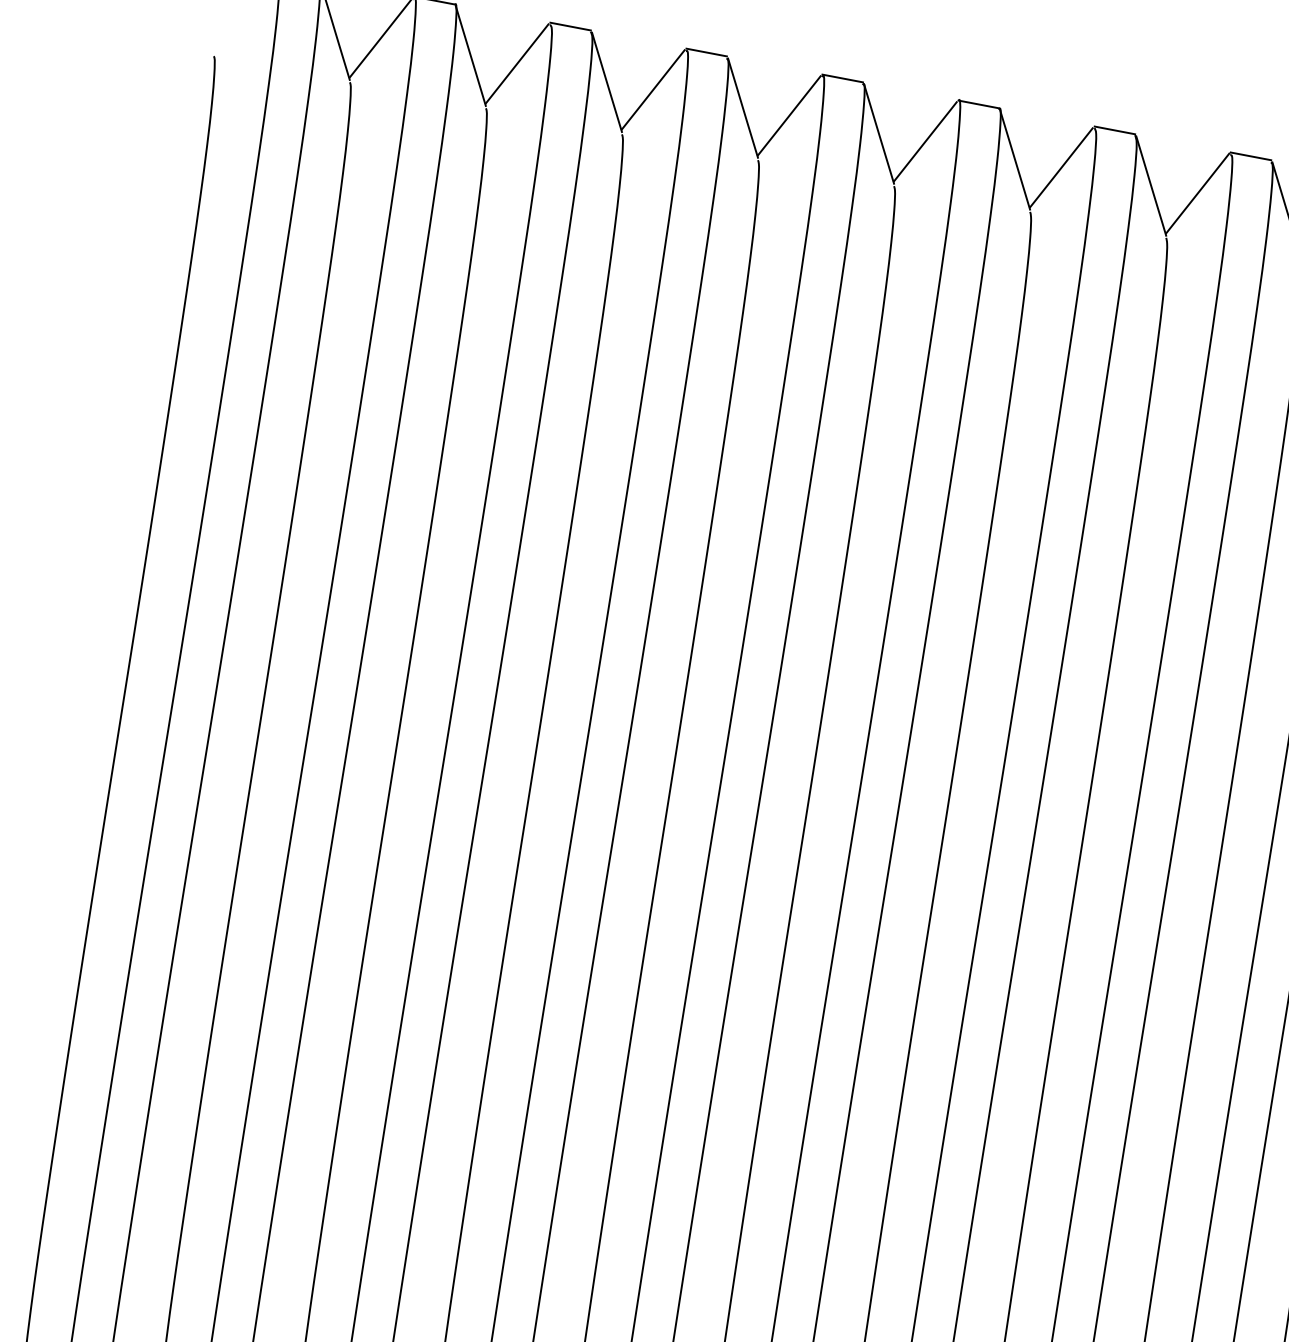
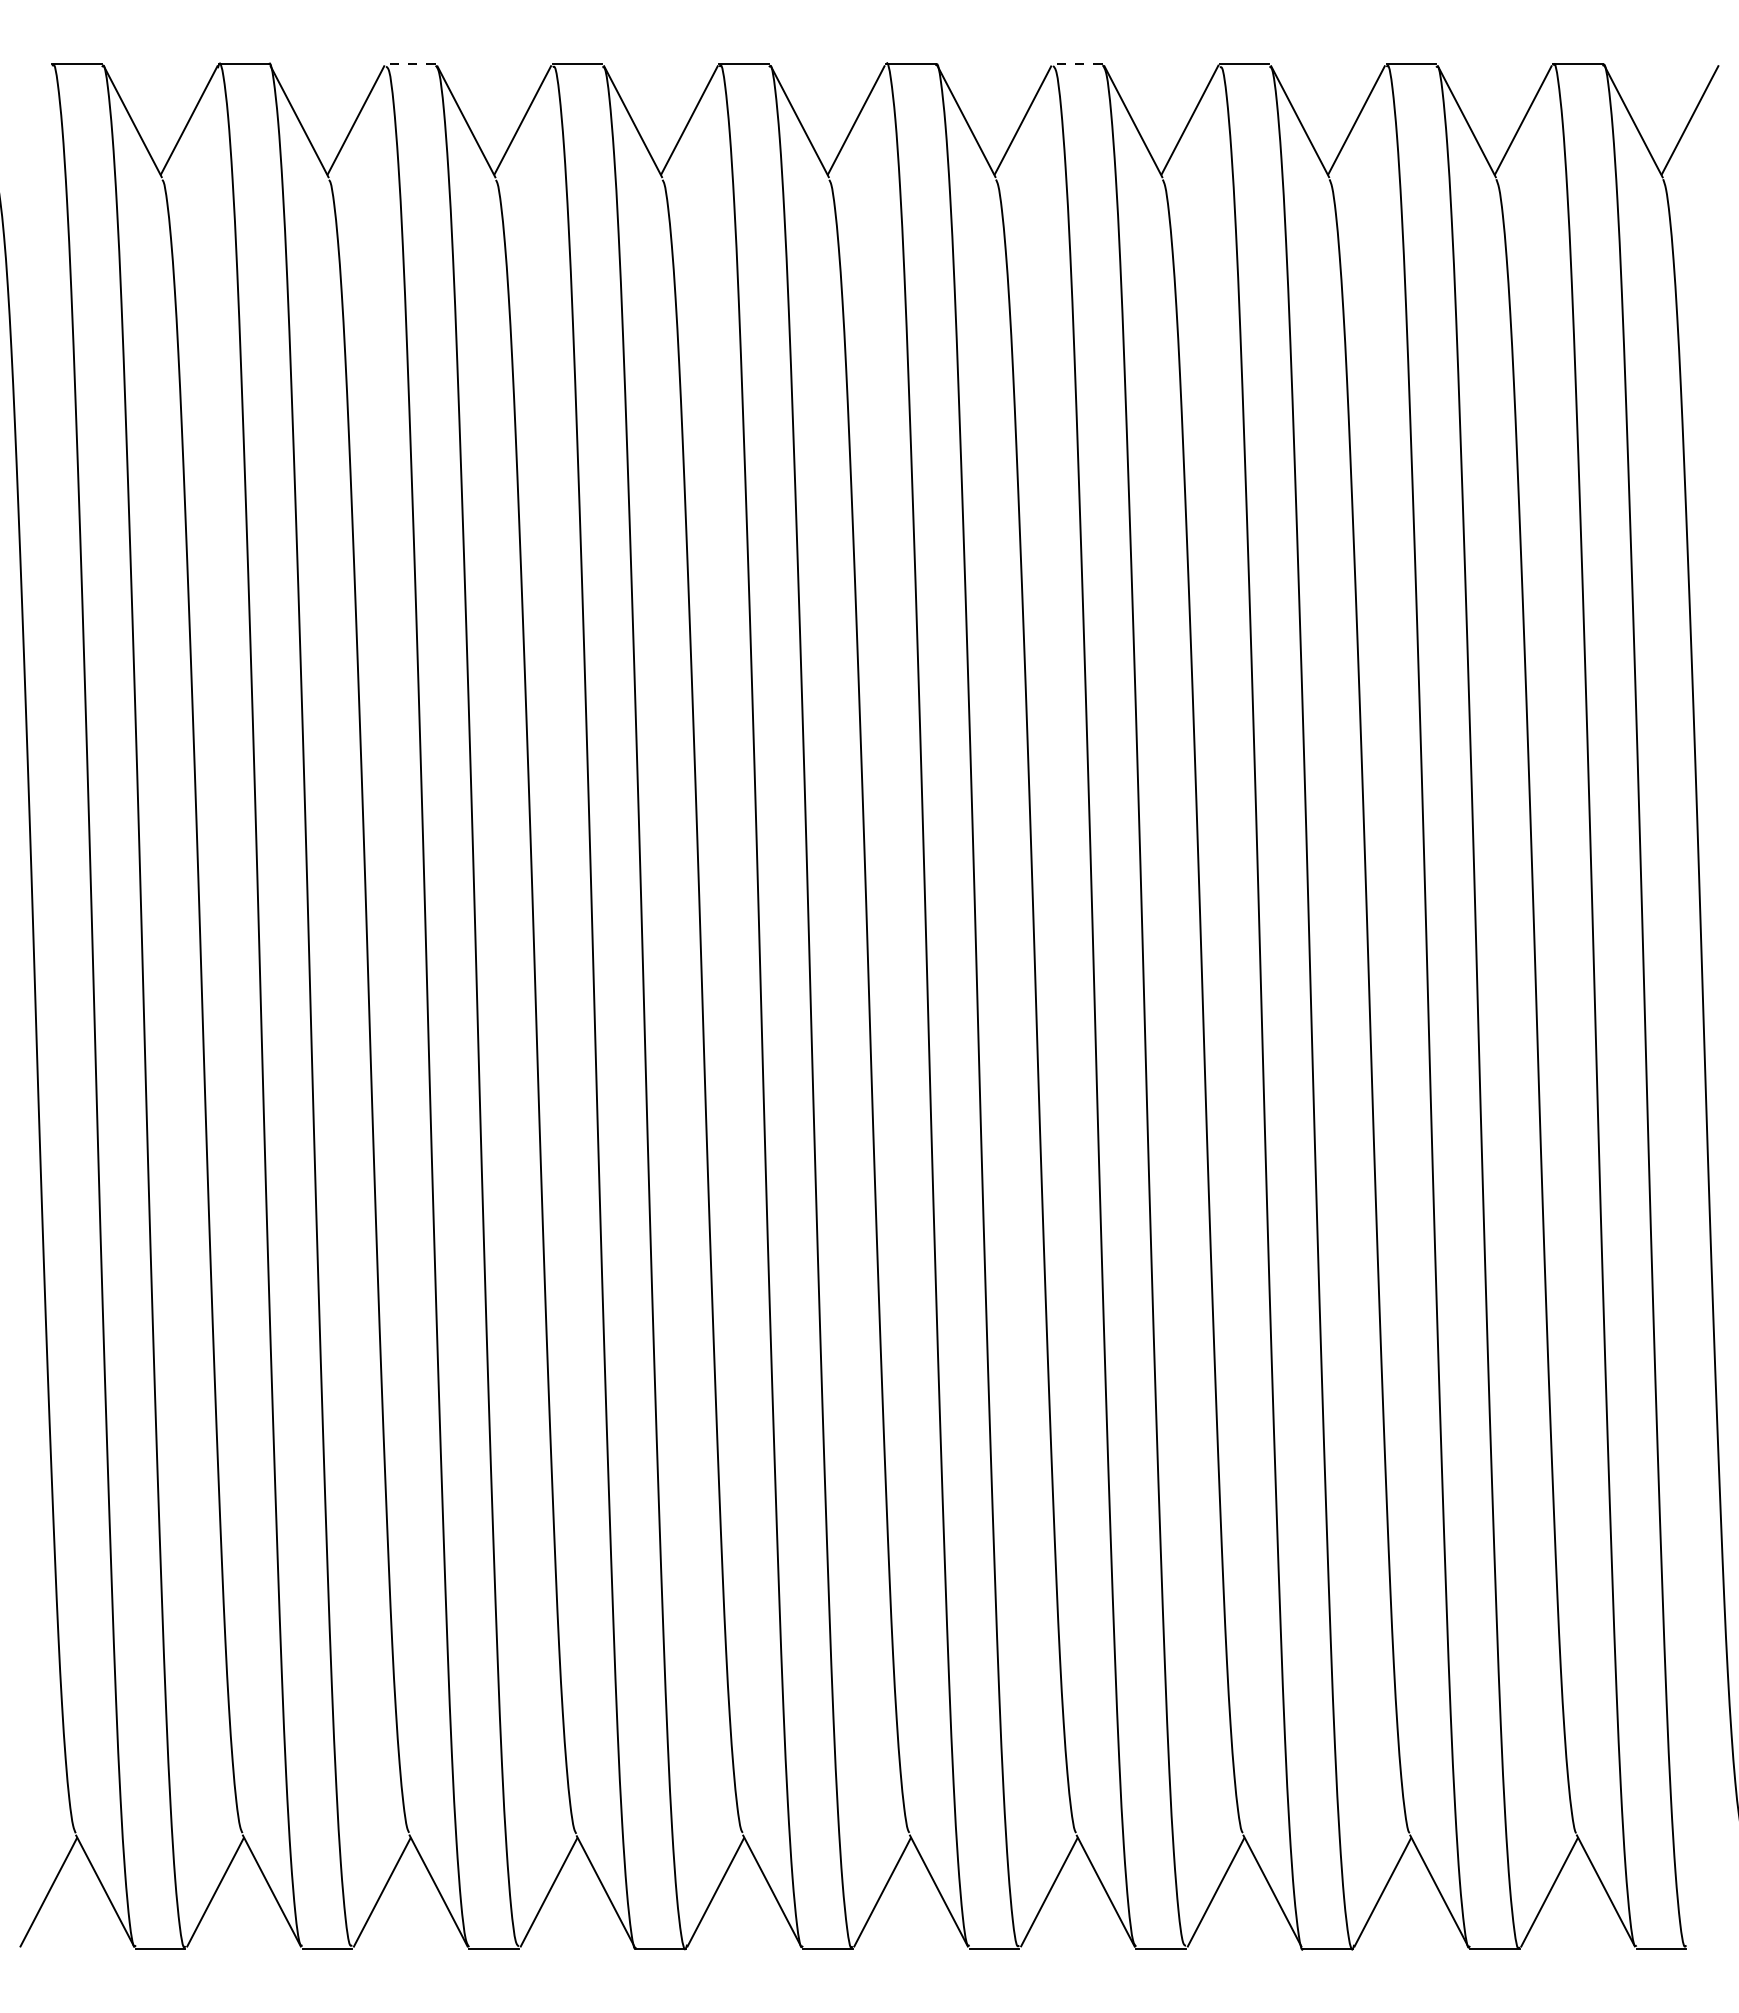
line: (570, 26) -> (410, 64), solid -> dashed
line: (1114, 130) -> (1077, 64), solid -> dashed

